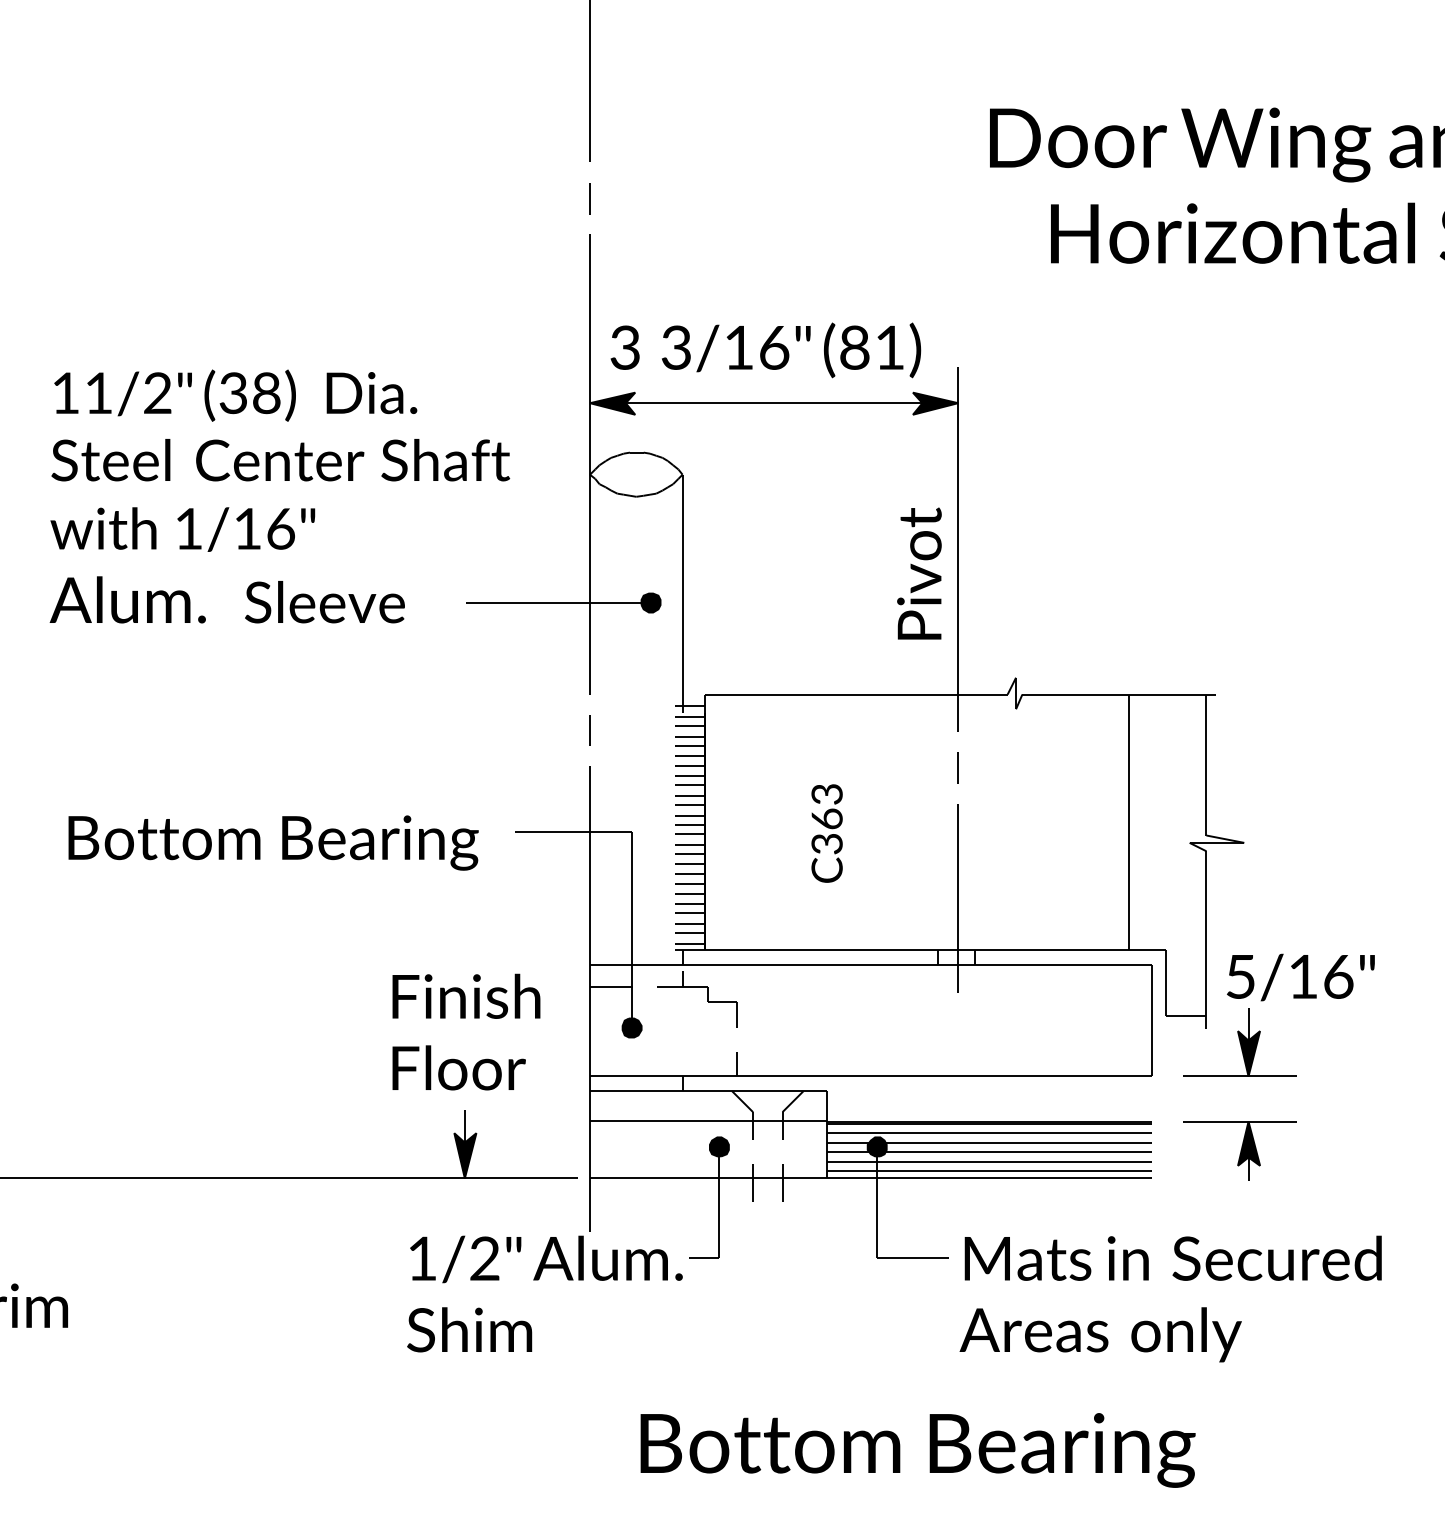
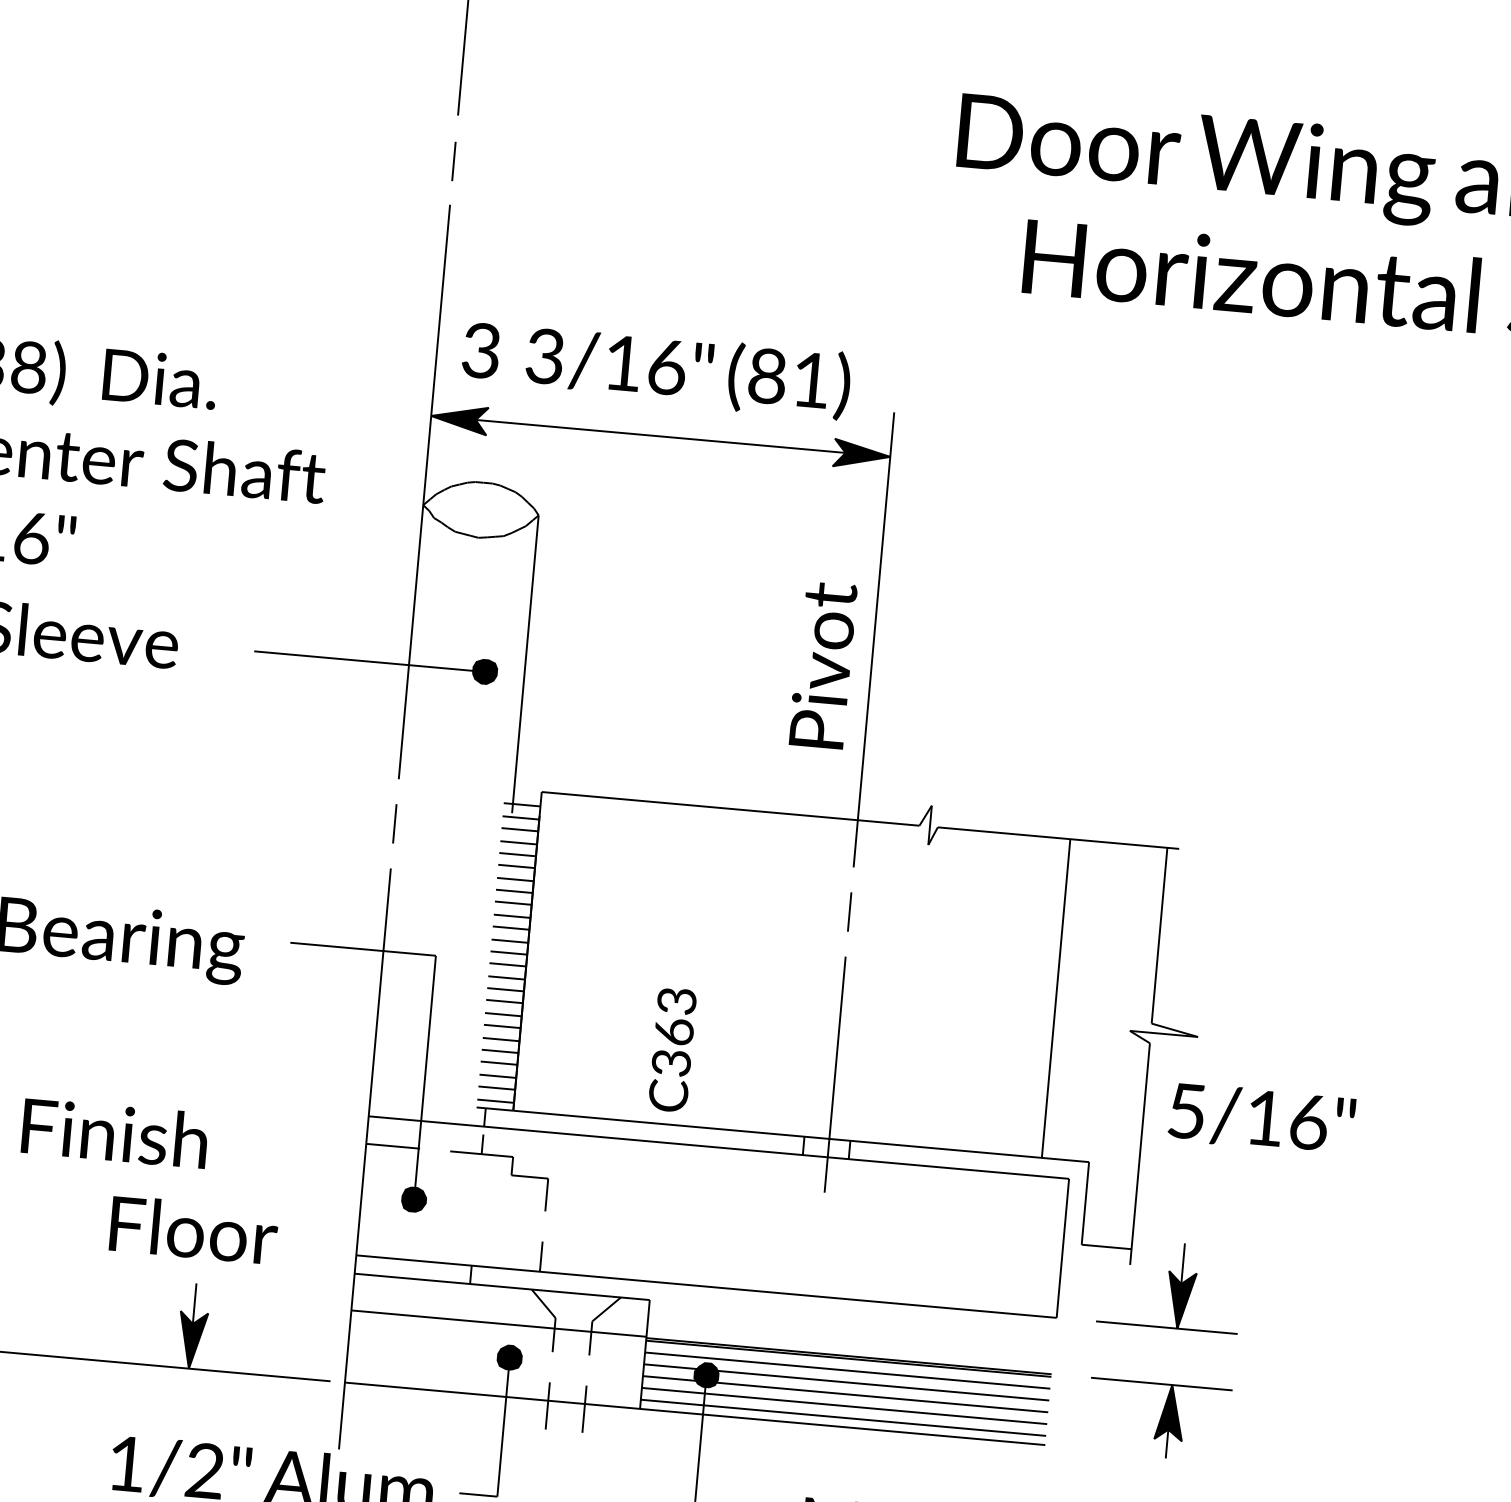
text: (826, 833) -> (671, 1049), moved
text: (1300, 977) -> (1261, 1118), moved
text: (466, 995) -> (115, 1132), moved

